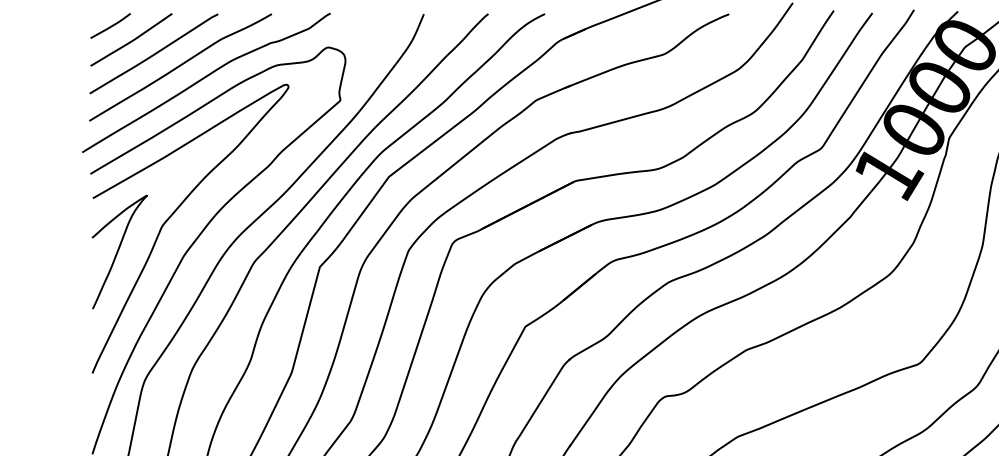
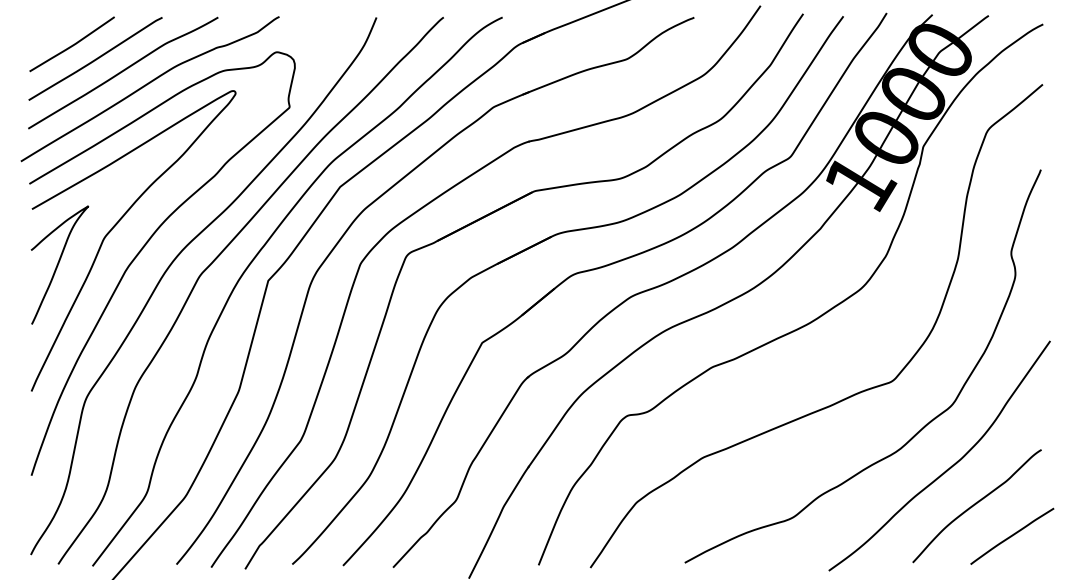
curve: (110, 25) -> (50, 29), removed

